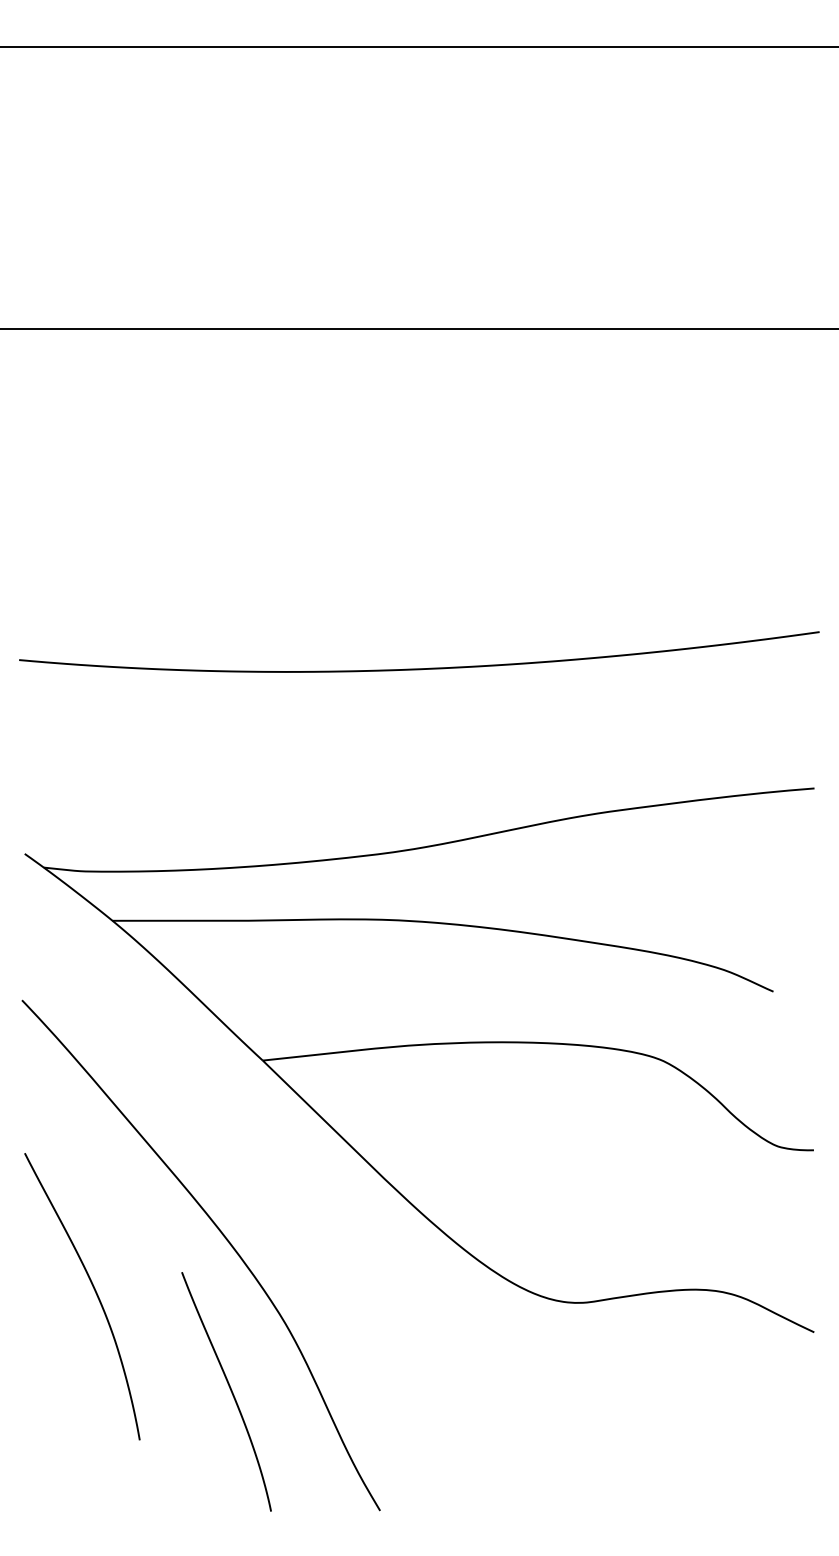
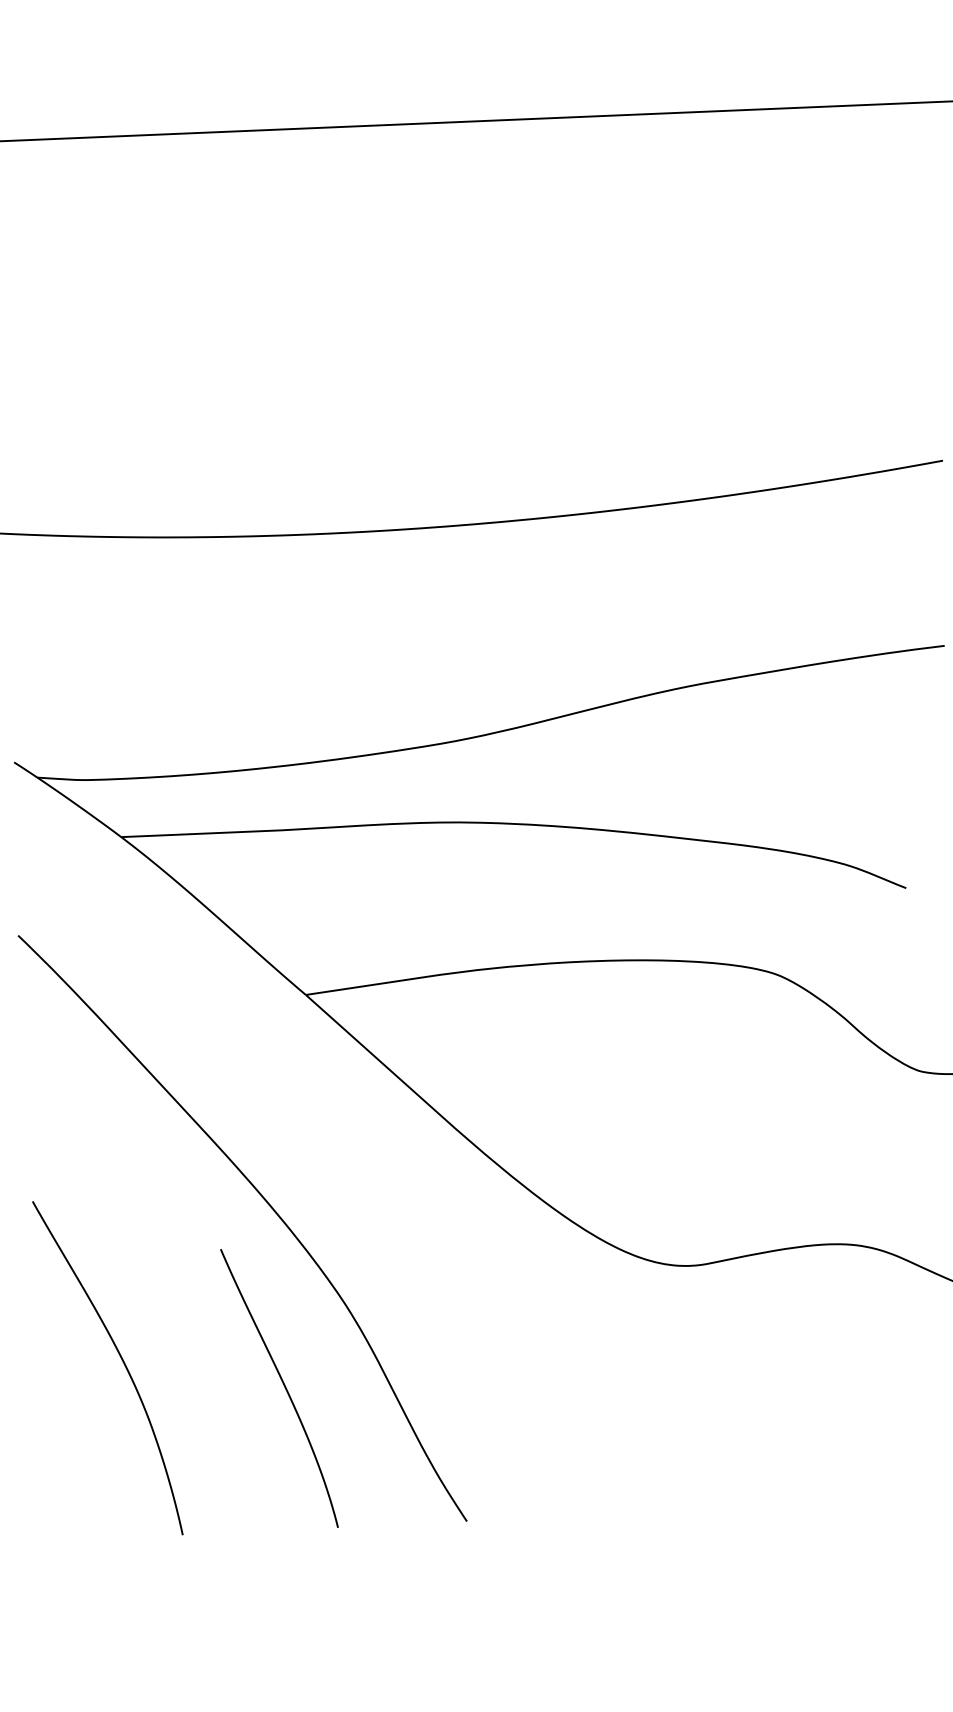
curve: (94, 1291) -> (121, 1361), moved

